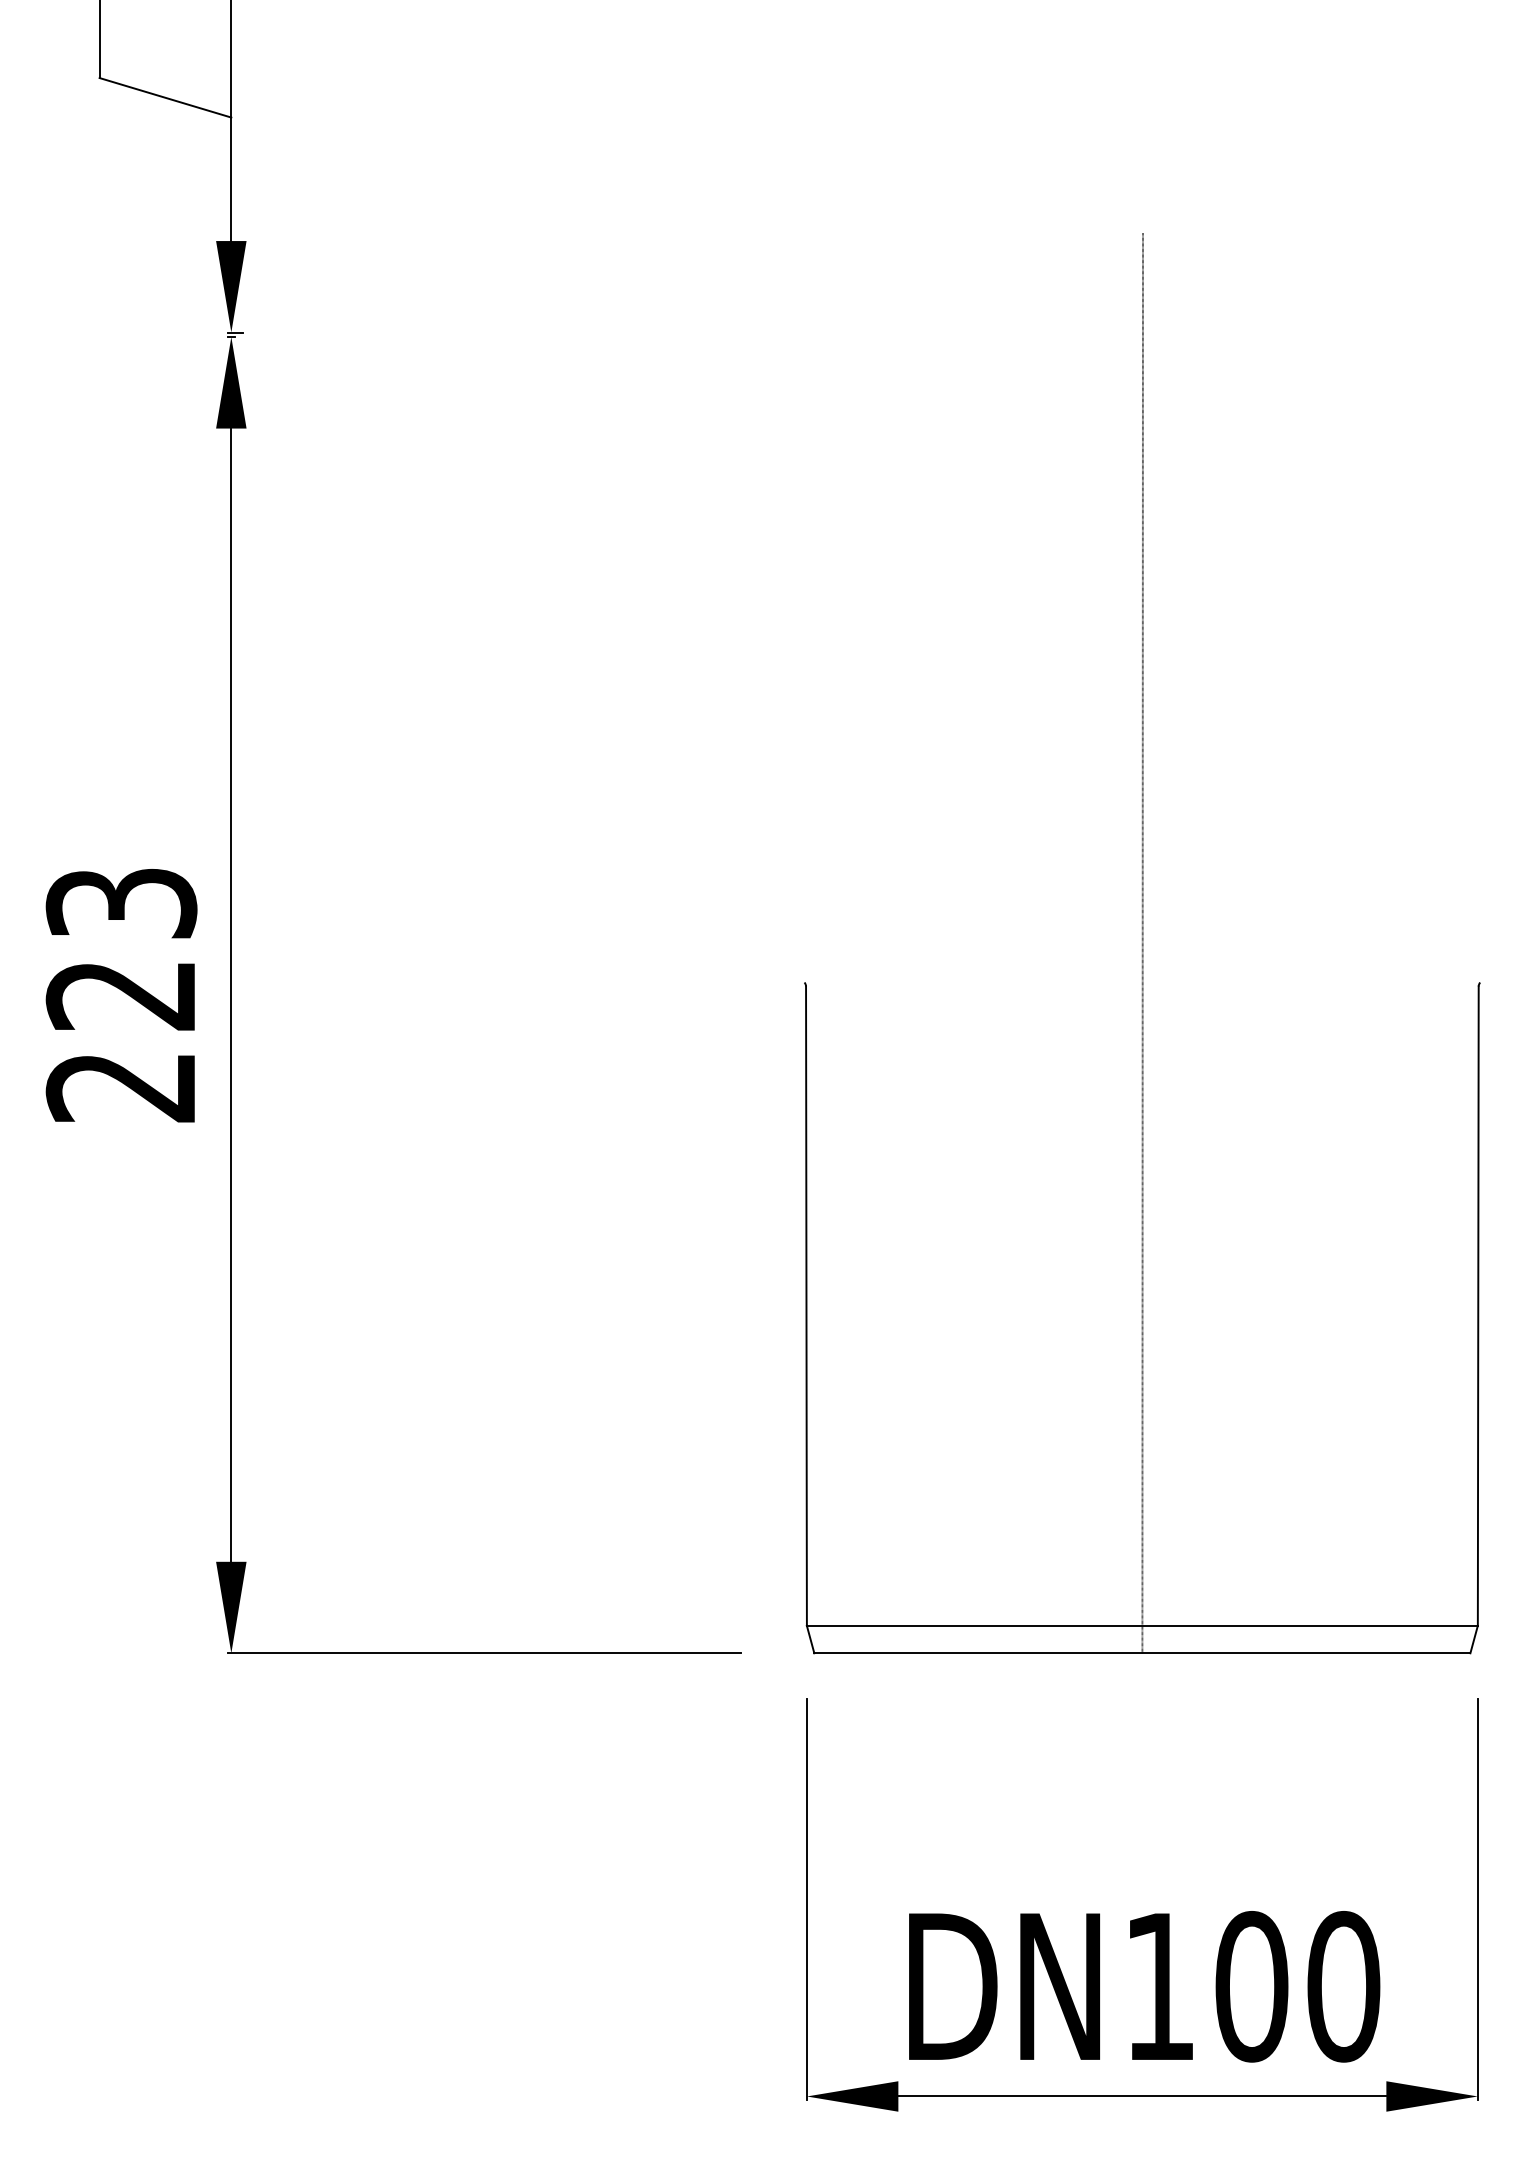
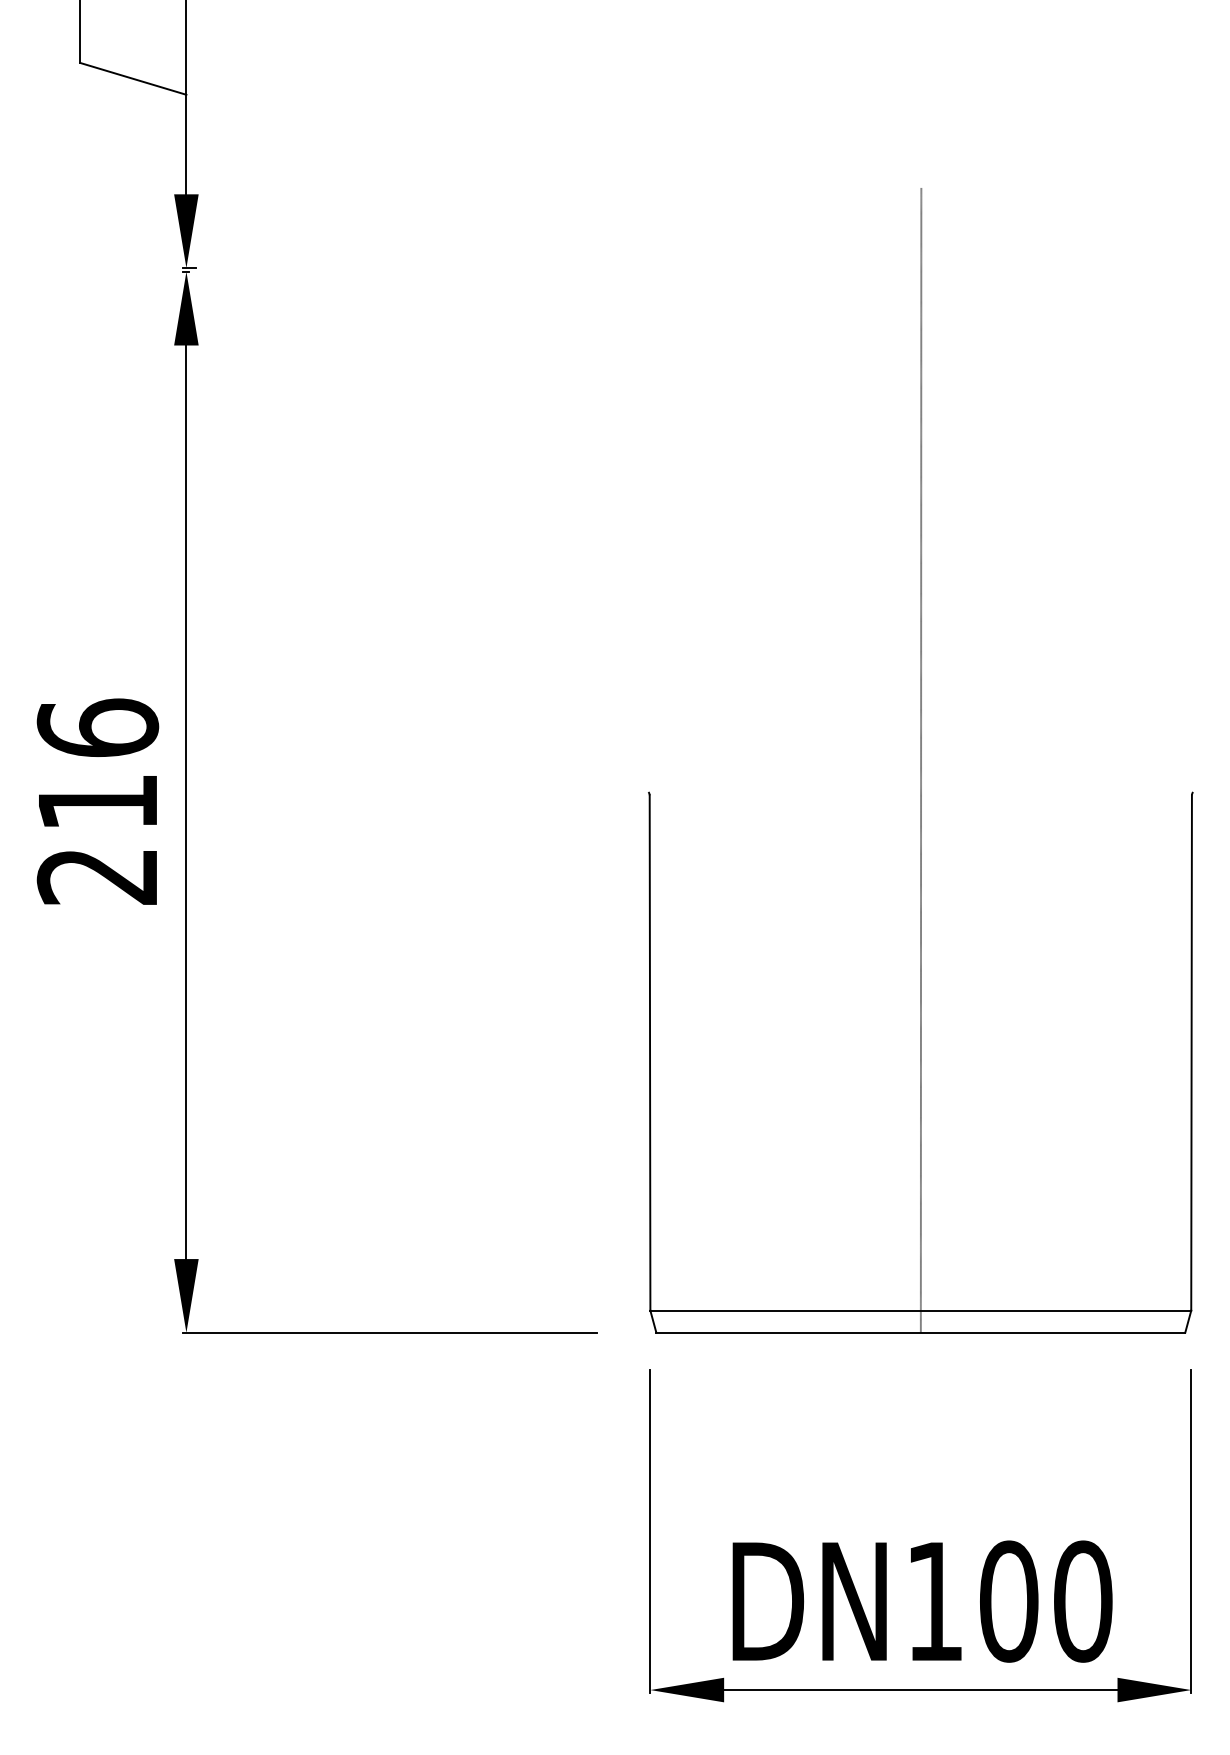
text: (121, 948) -> (97, 764), 223 -> 216

